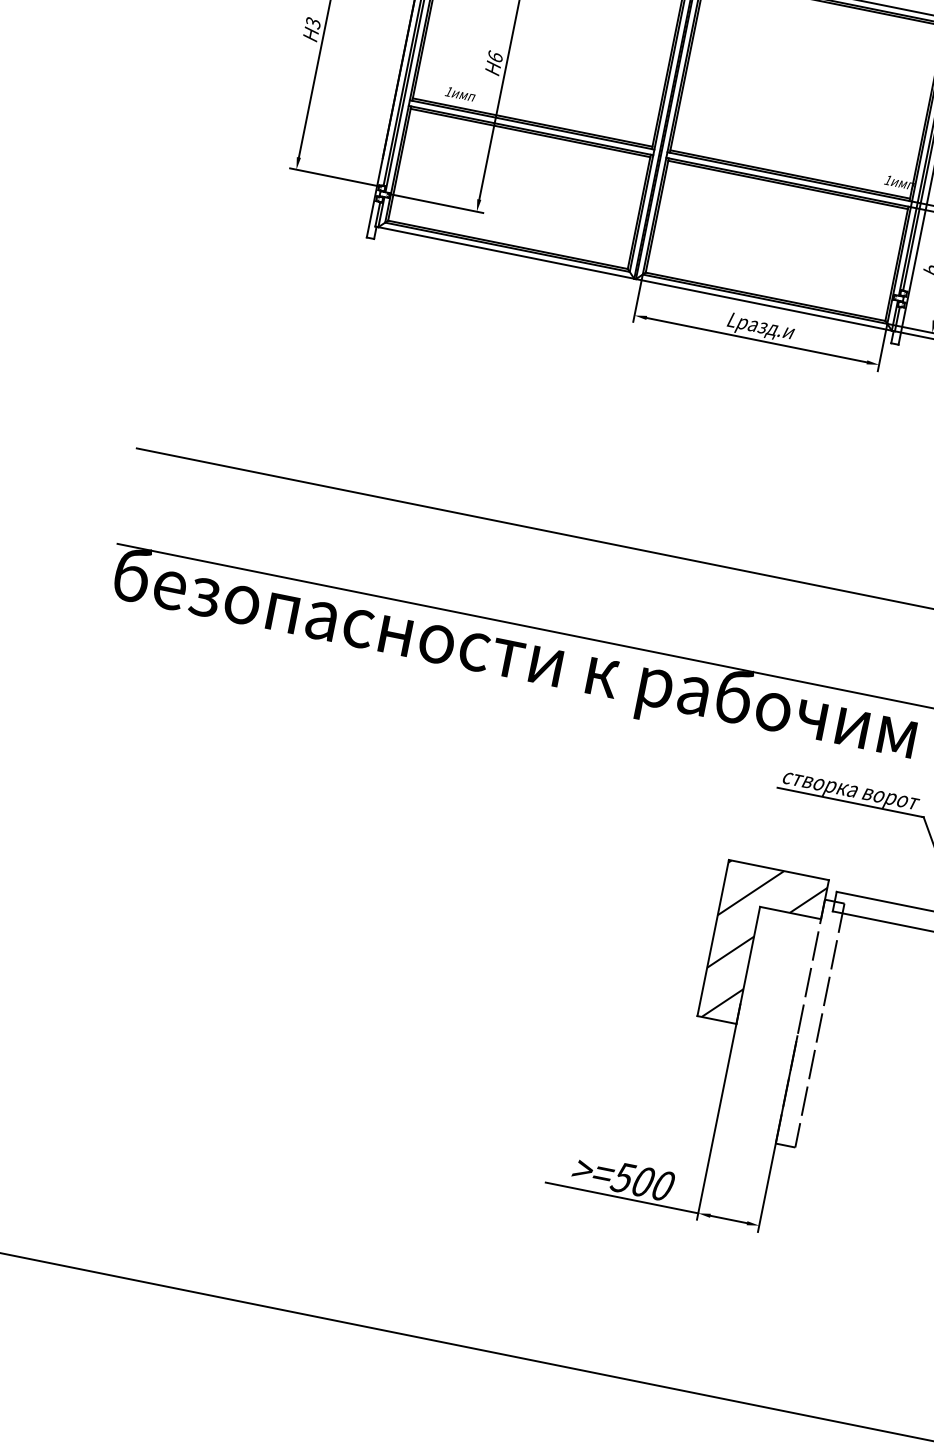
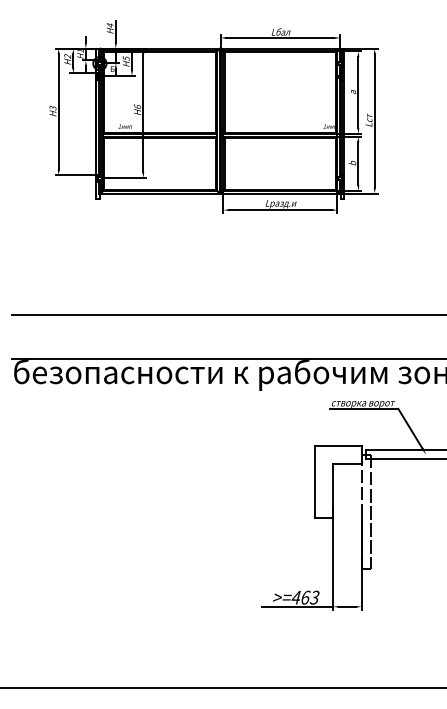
hatch: (761, 946) -> (337, 481), removed
text: (643, 1181) -> (305, 597), >=500 -> >=463

